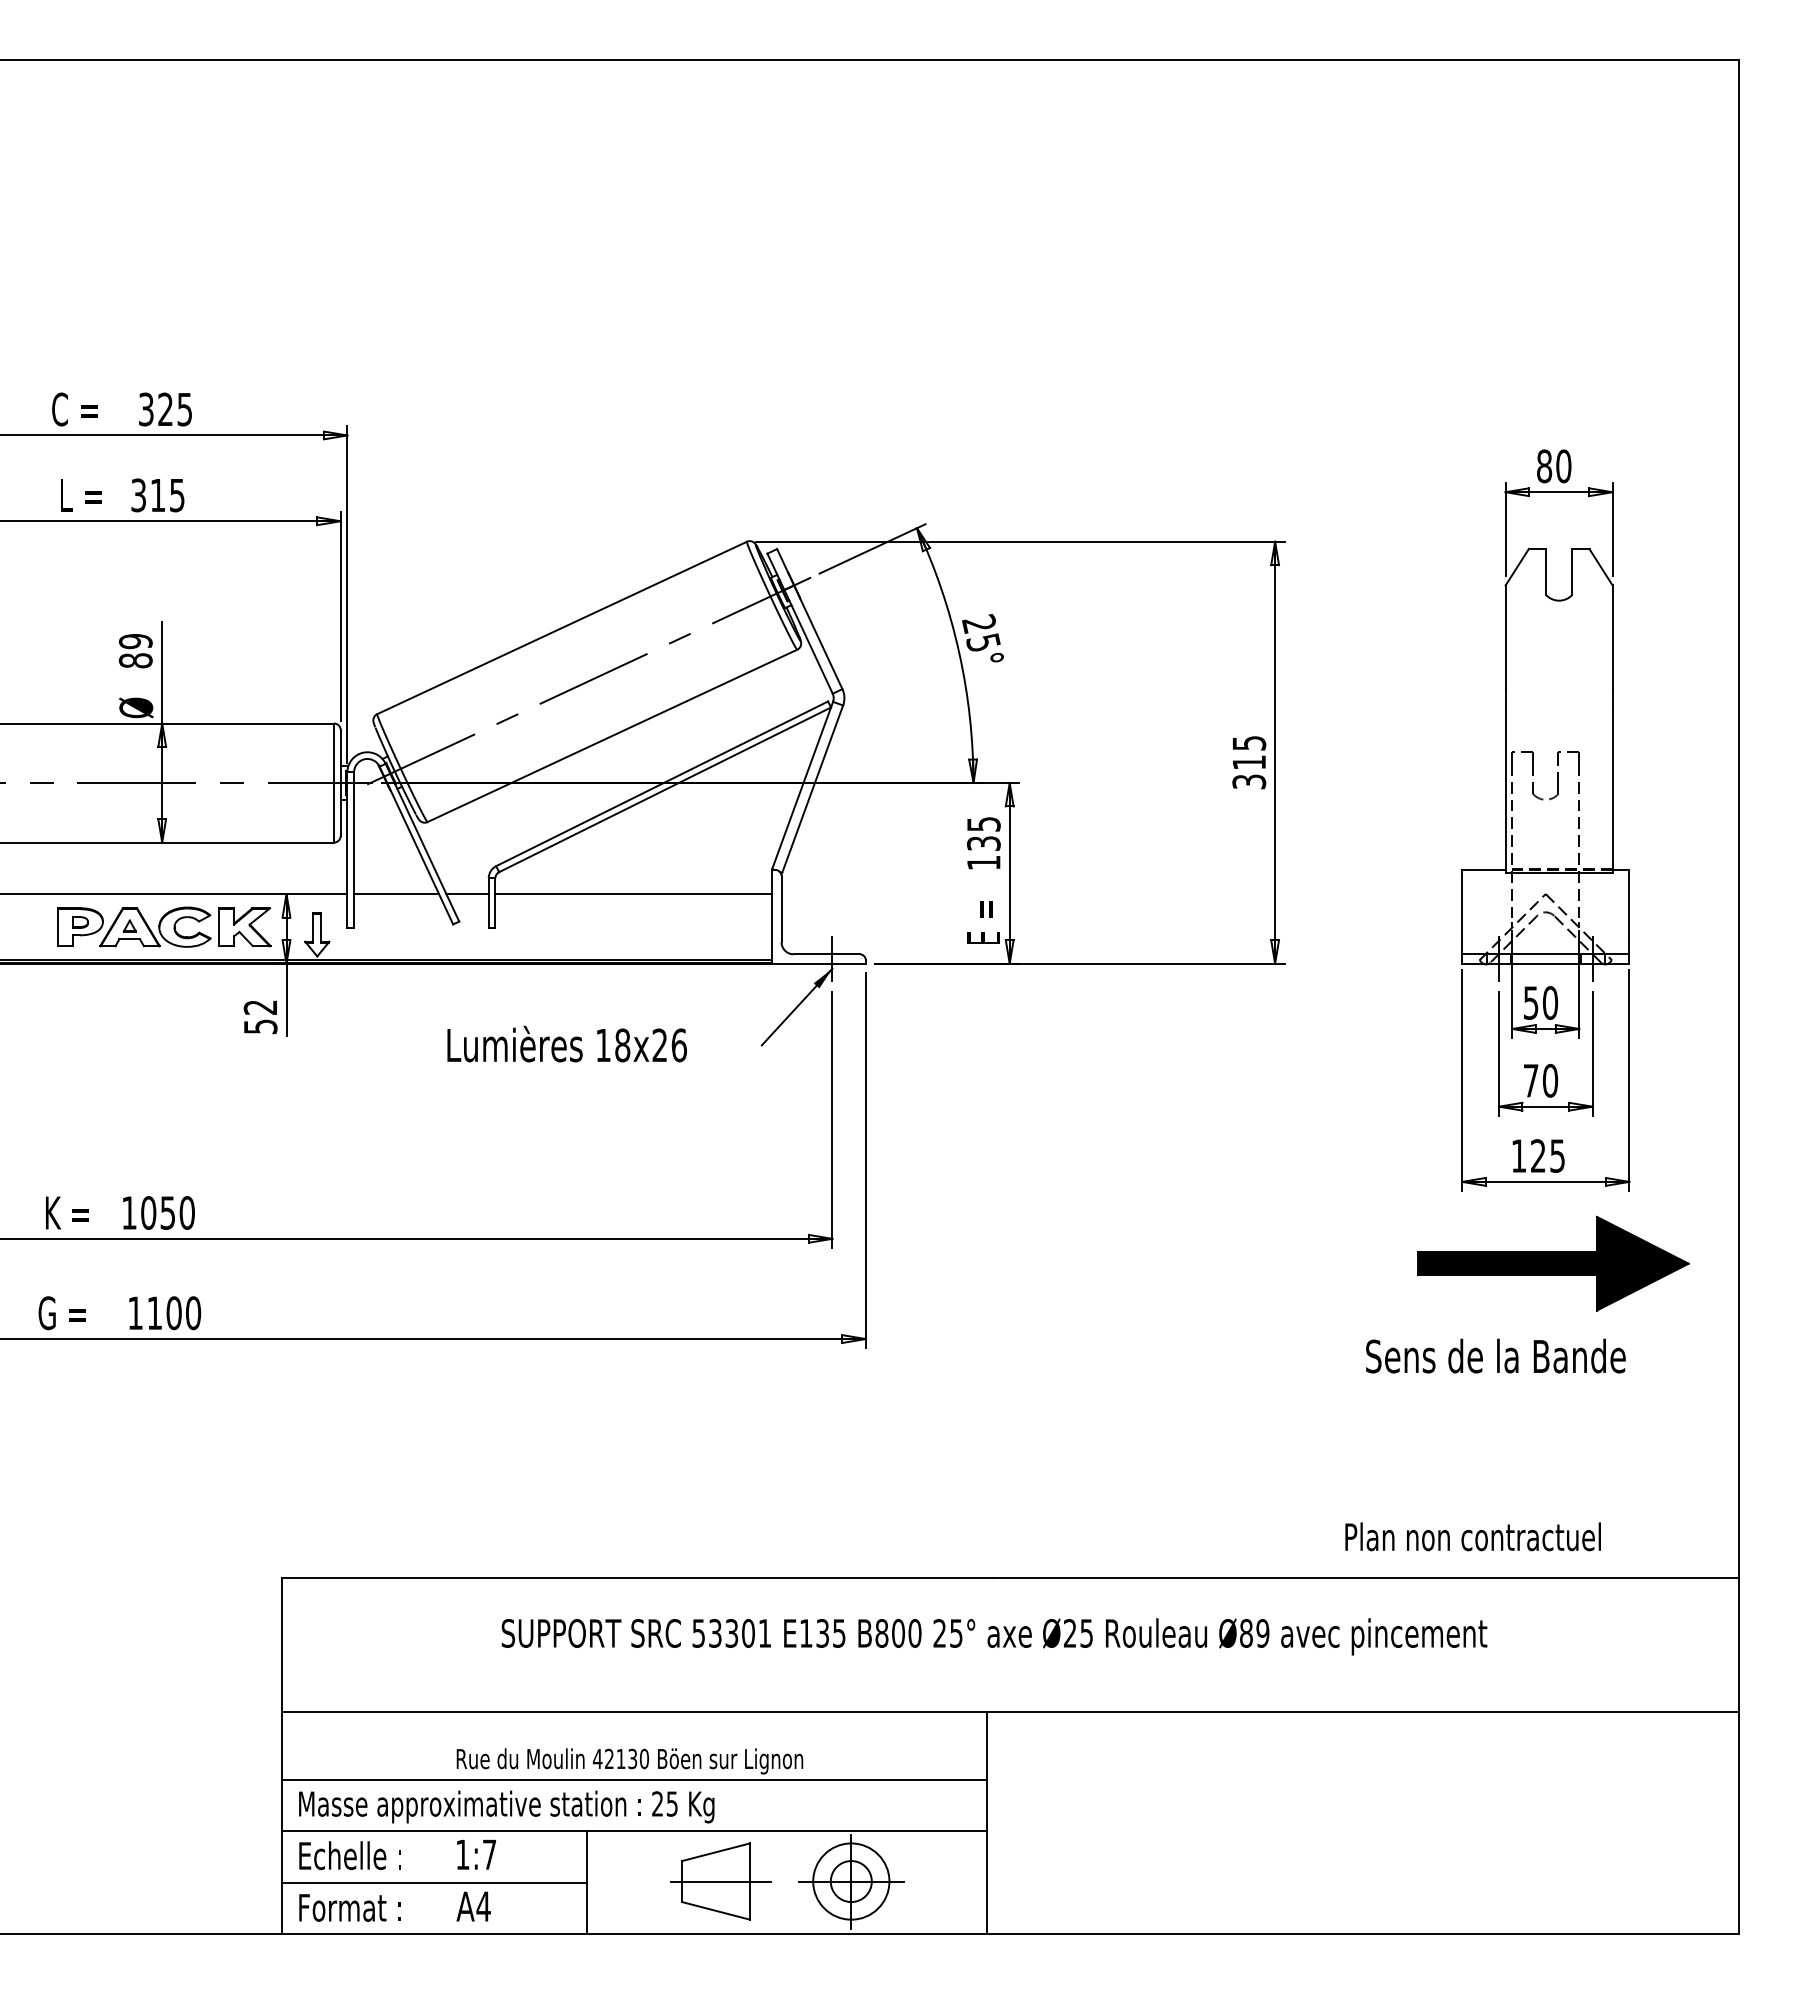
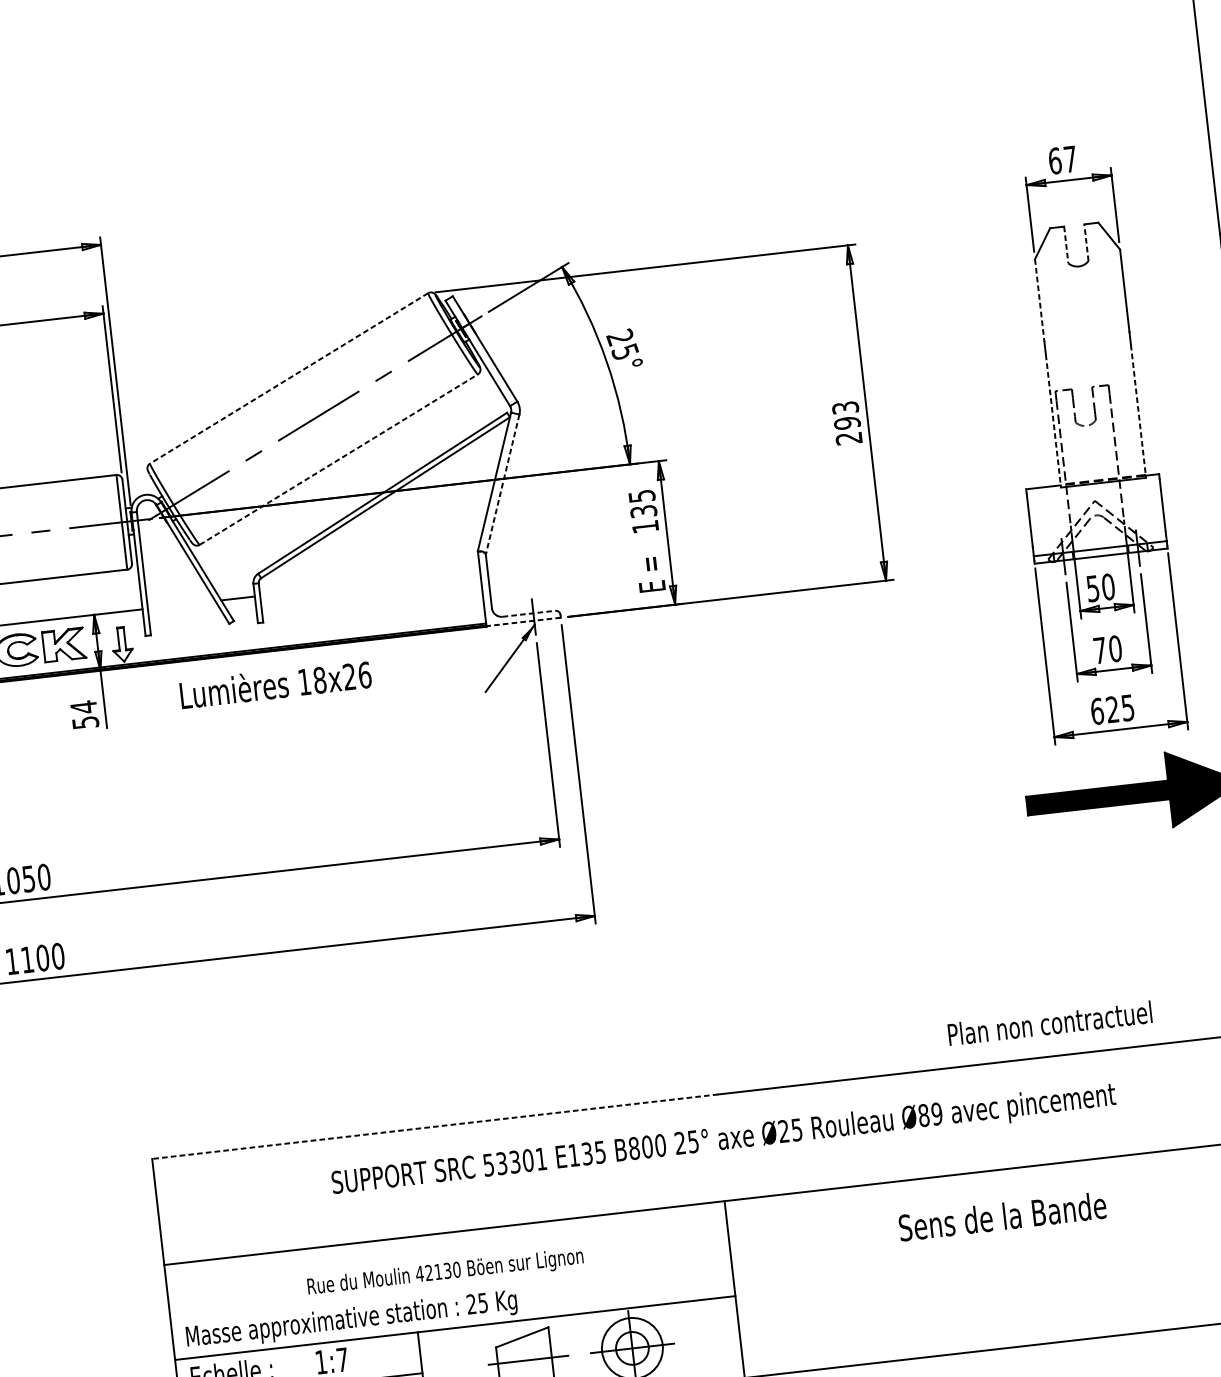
text: (1554, 466) -> (1063, 160), 80 -> 67
line: (1571, 571) -> (1086, 242), solid -> dashed
line: (1546, 572) -> (1066, 245), solid -> dashed
line: (562, 627) -> (289, 378), solid -> dashed
line: (1505, 637) -> (1039, 300), solid -> dashed
line: (612, 735) -> (338, 459), solid -> dashed
text: (1249, 762) -> (847, 423), 315 -> 293
line: (812, 789) -> (502, 484), solid -> dashed
line: (1505, 789) -> (1053, 421), solid -> dashed
line: (1612, 789) -> (1138, 411), solid -> dashed
line: (396, 894) -> (181, 605), removed
line: (633, 894) -> (369, 583), removed
line: (827, 954) -> (529, 613), solid -> dashed
line: (819, 963) -> (524, 621), solid -> dashed
text: (259, 1007) -> (82, 707), 52 -> 54
text: (566, 1043) -> (275, 683), moved
text: (1518, 1155) -> (1096, 711), 125 -> 625
text: (1495, 1355) -> (1002, 1216), moved
text: (1472, 1536) -> (1049, 1023), moved
line: (637, 1578) -> (435, 1126), solid -> dashed
line: (633, 1779) -> (450, 1287), removed

